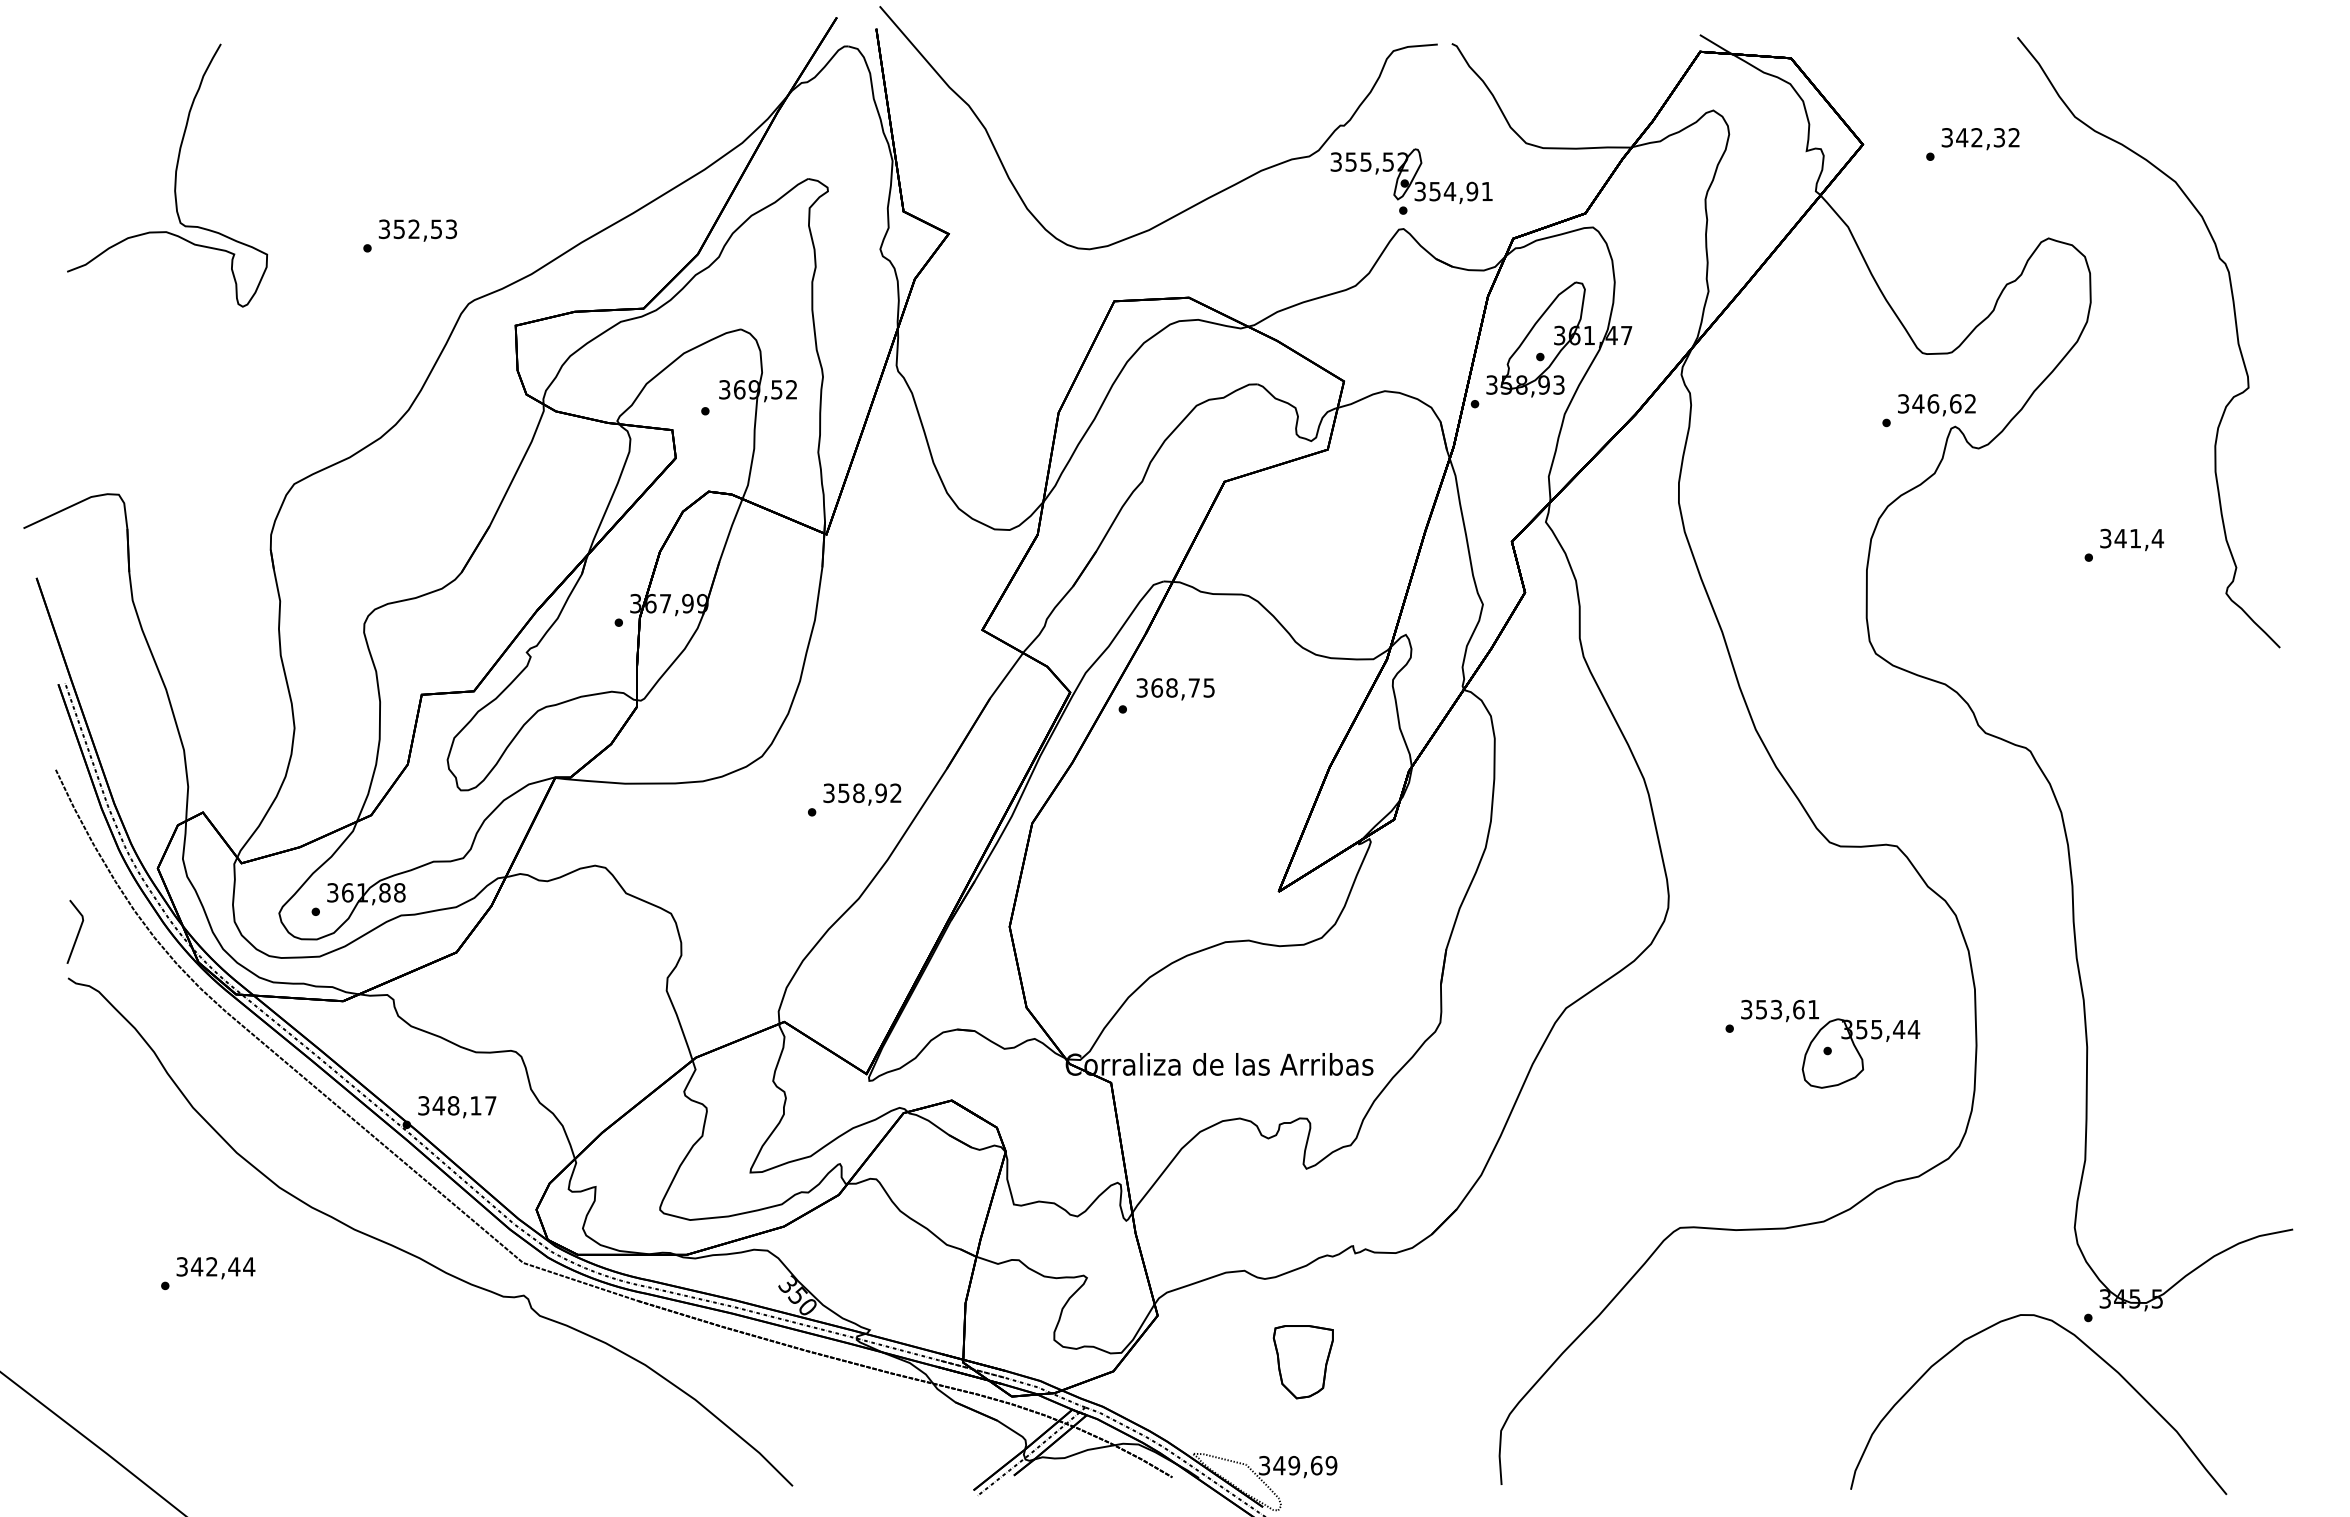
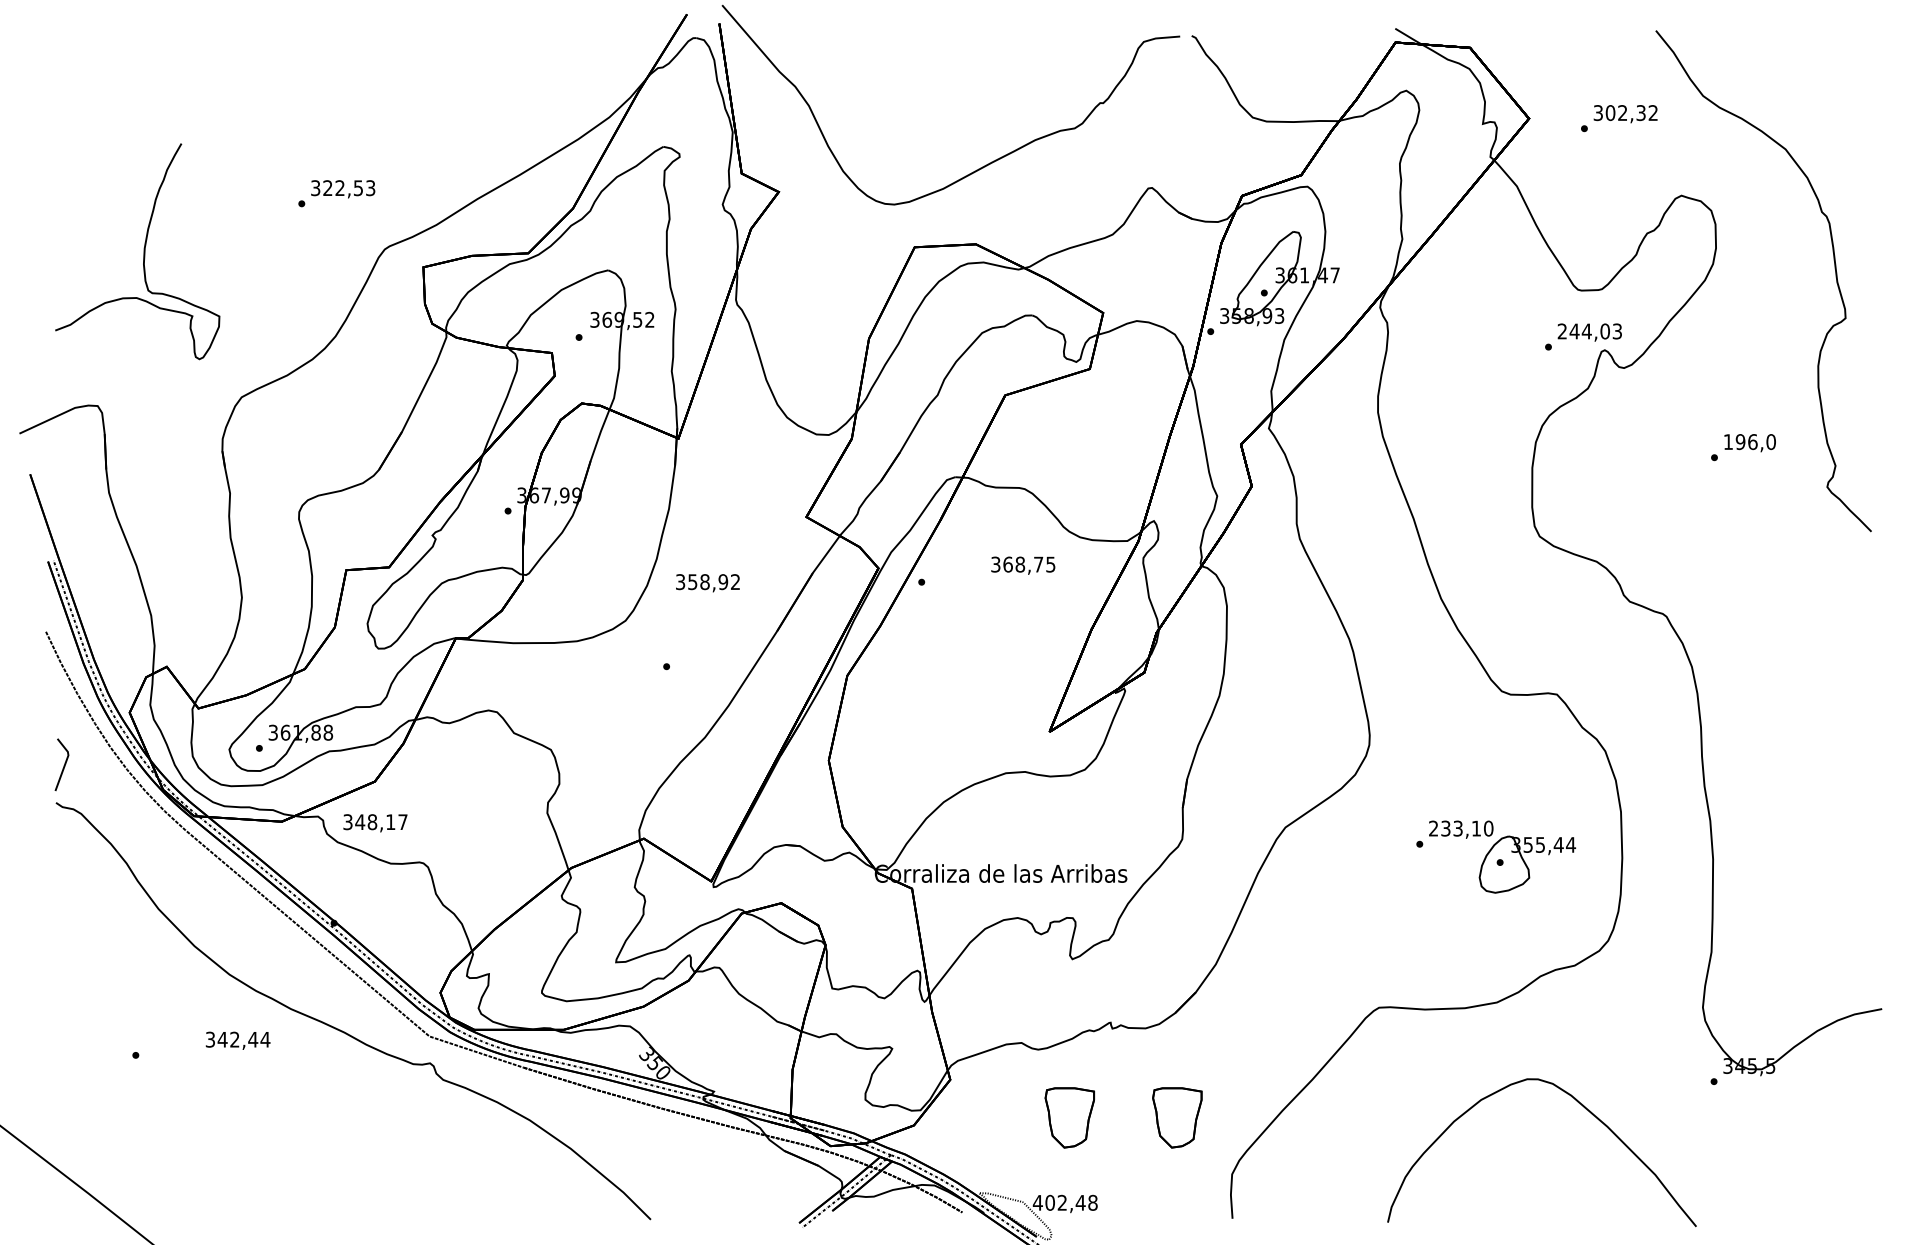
text: (1962, 137) -> (1610, 112), 342,32 -> 302,32
curve: (174, 177) -> (143, 253), moved
part: (1411, 181) -> (1158, 148), removed
text: (398, 229) -> (327, 188), 352,53 -> 322,53
text: (1937, 403) -> (1590, 331), 346,62 -> 244,03
text: (2132, 538) -> (1750, 441), 341,4 -> 196,0
text: (1175, 689) -> (1023, 565), moved
text: (862, 794) -> (708, 583), moved
text: (1780, 1009) -> (1461, 828), 353,61 -> 233,10
text: (457, 1107) -> (375, 823), moved
text: (215, 1268) -> (237, 1041), moved
curve: (2090, 1350) -> (1584, 1108), moved
part: (1433, 1362) -> (1176, 1118), added
text: (1297, 1465) -> (1065, 1202), 349,69 -> 402,48

